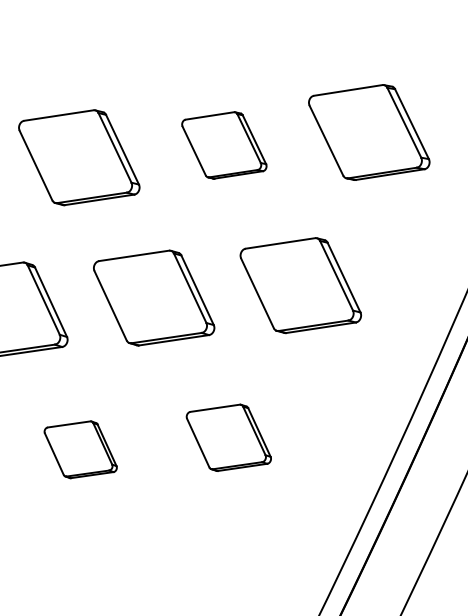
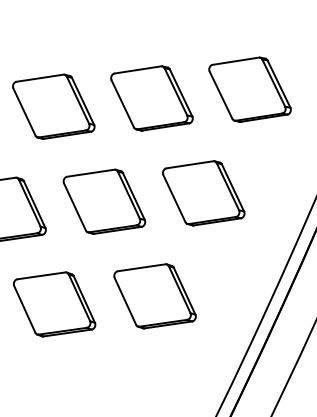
part: (223, 145) -> (151, 98), size x1.43
part: (228, 438) -> (154, 296), size x1.43
part: (80, 449) -> (54, 304), size x1.67

